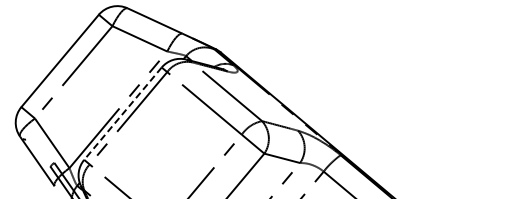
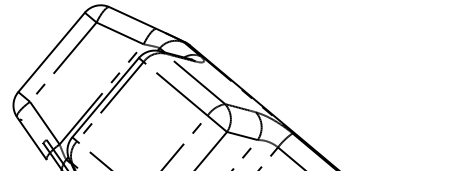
line: (122, 114) -> (105, 98), dashed -> solid

